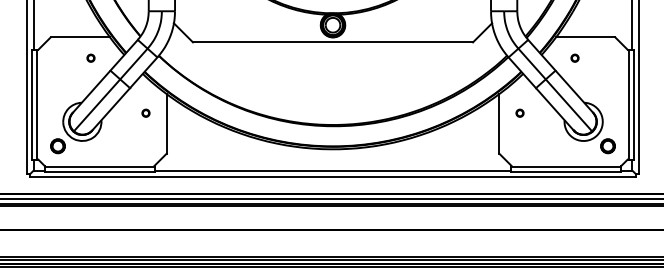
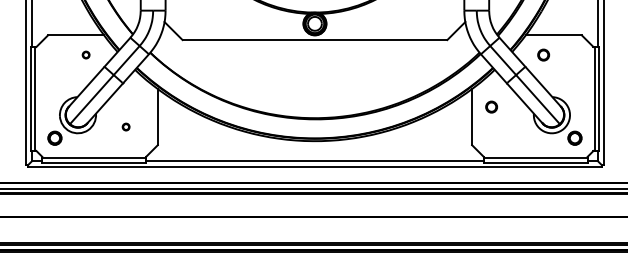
part: (574, 57) -> (543, 54), size x1.6
part: (145, 112) -> (125, 126), moved
part: (519, 112) -> (491, 106), size x1.6

